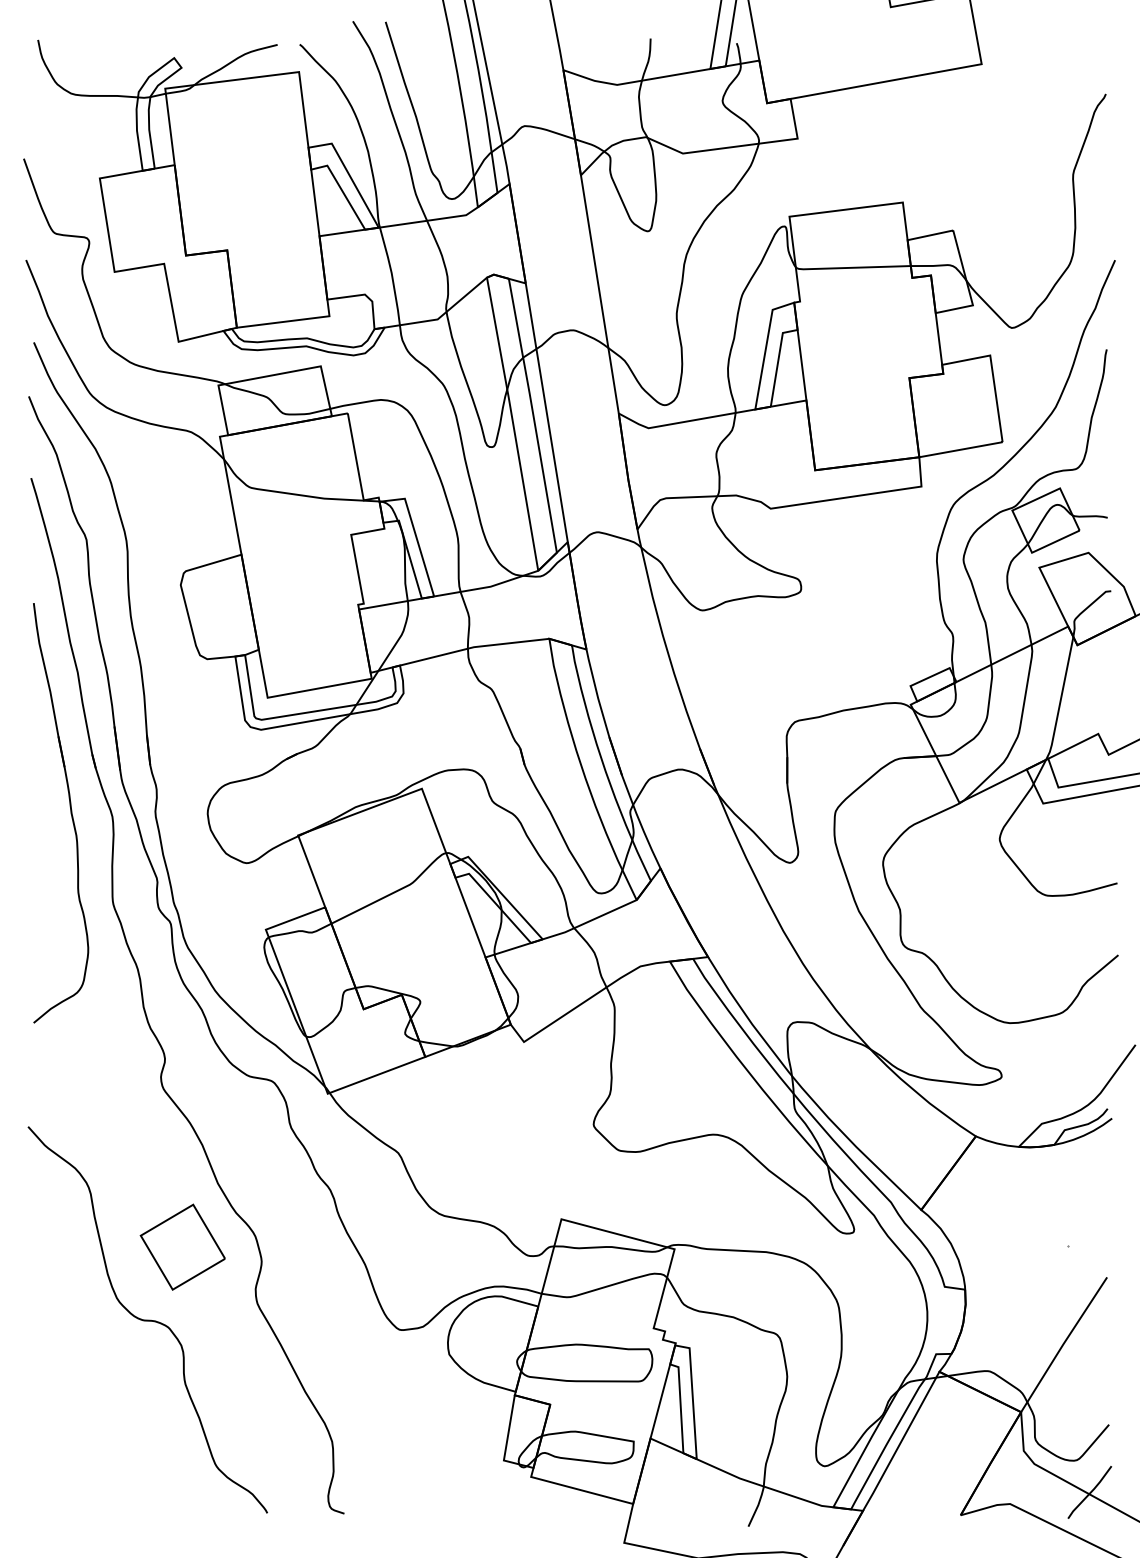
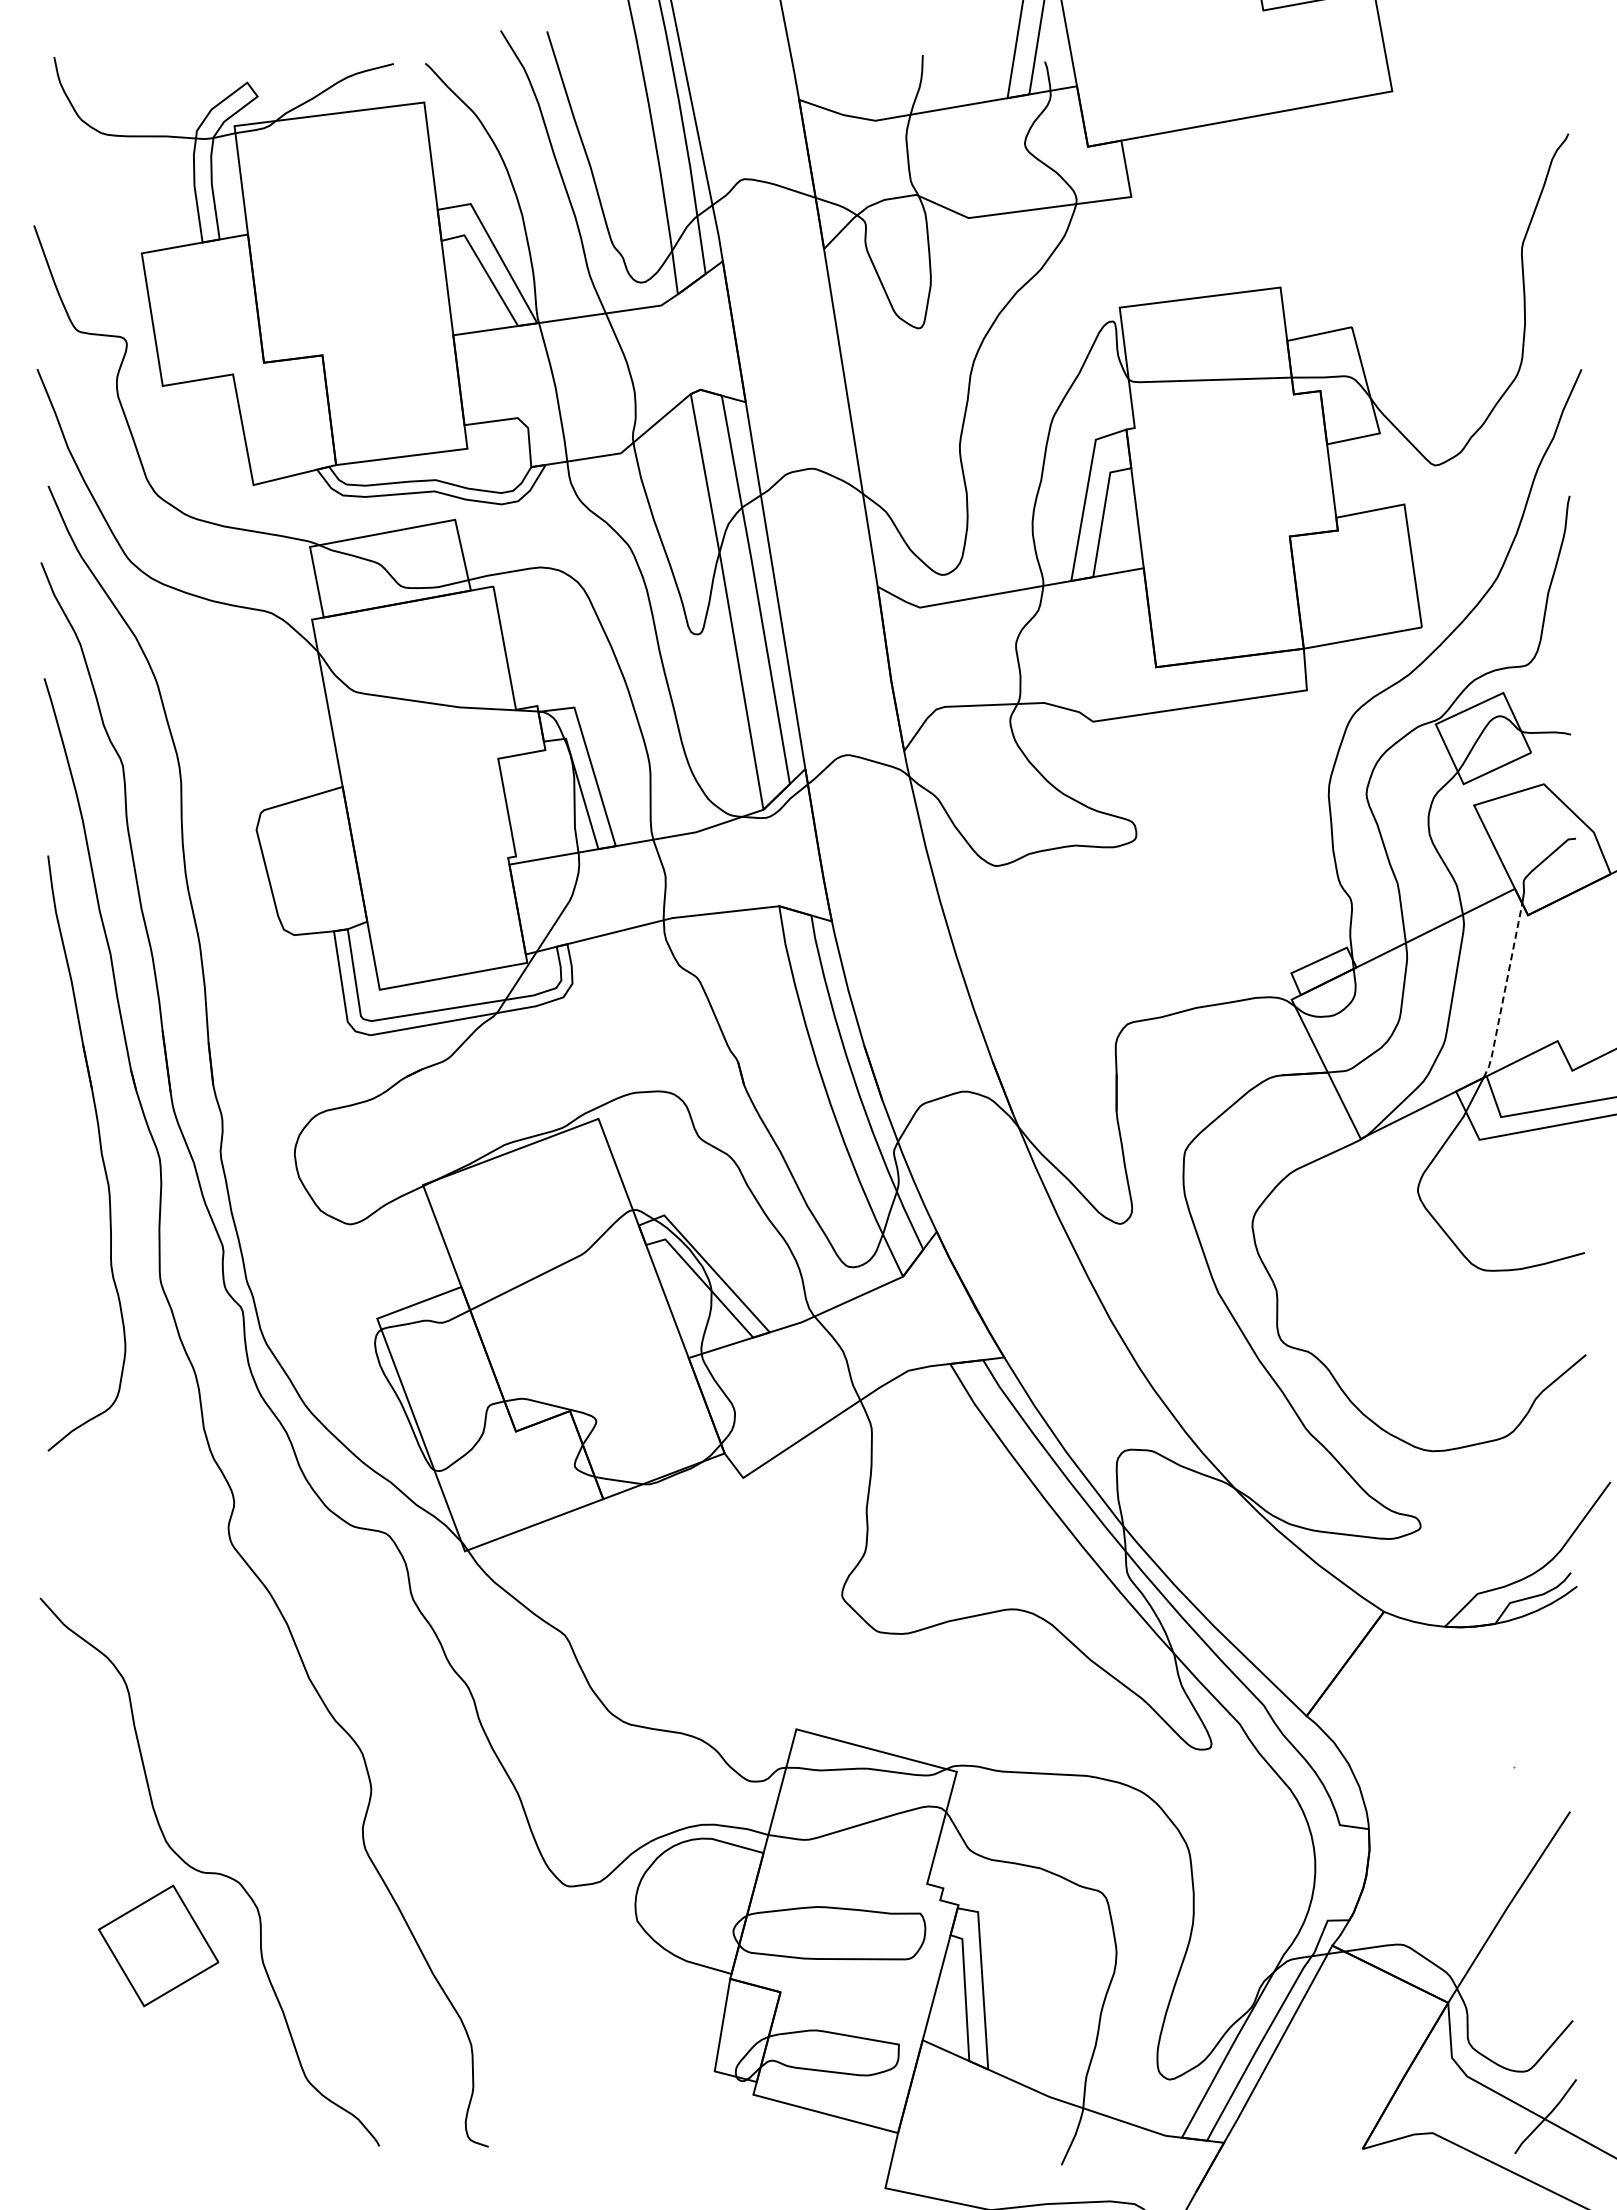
line: (1060, 699) -> (1504, 992), solid -> dashed
part: (182, 1246) -> (158, 1945), moved

